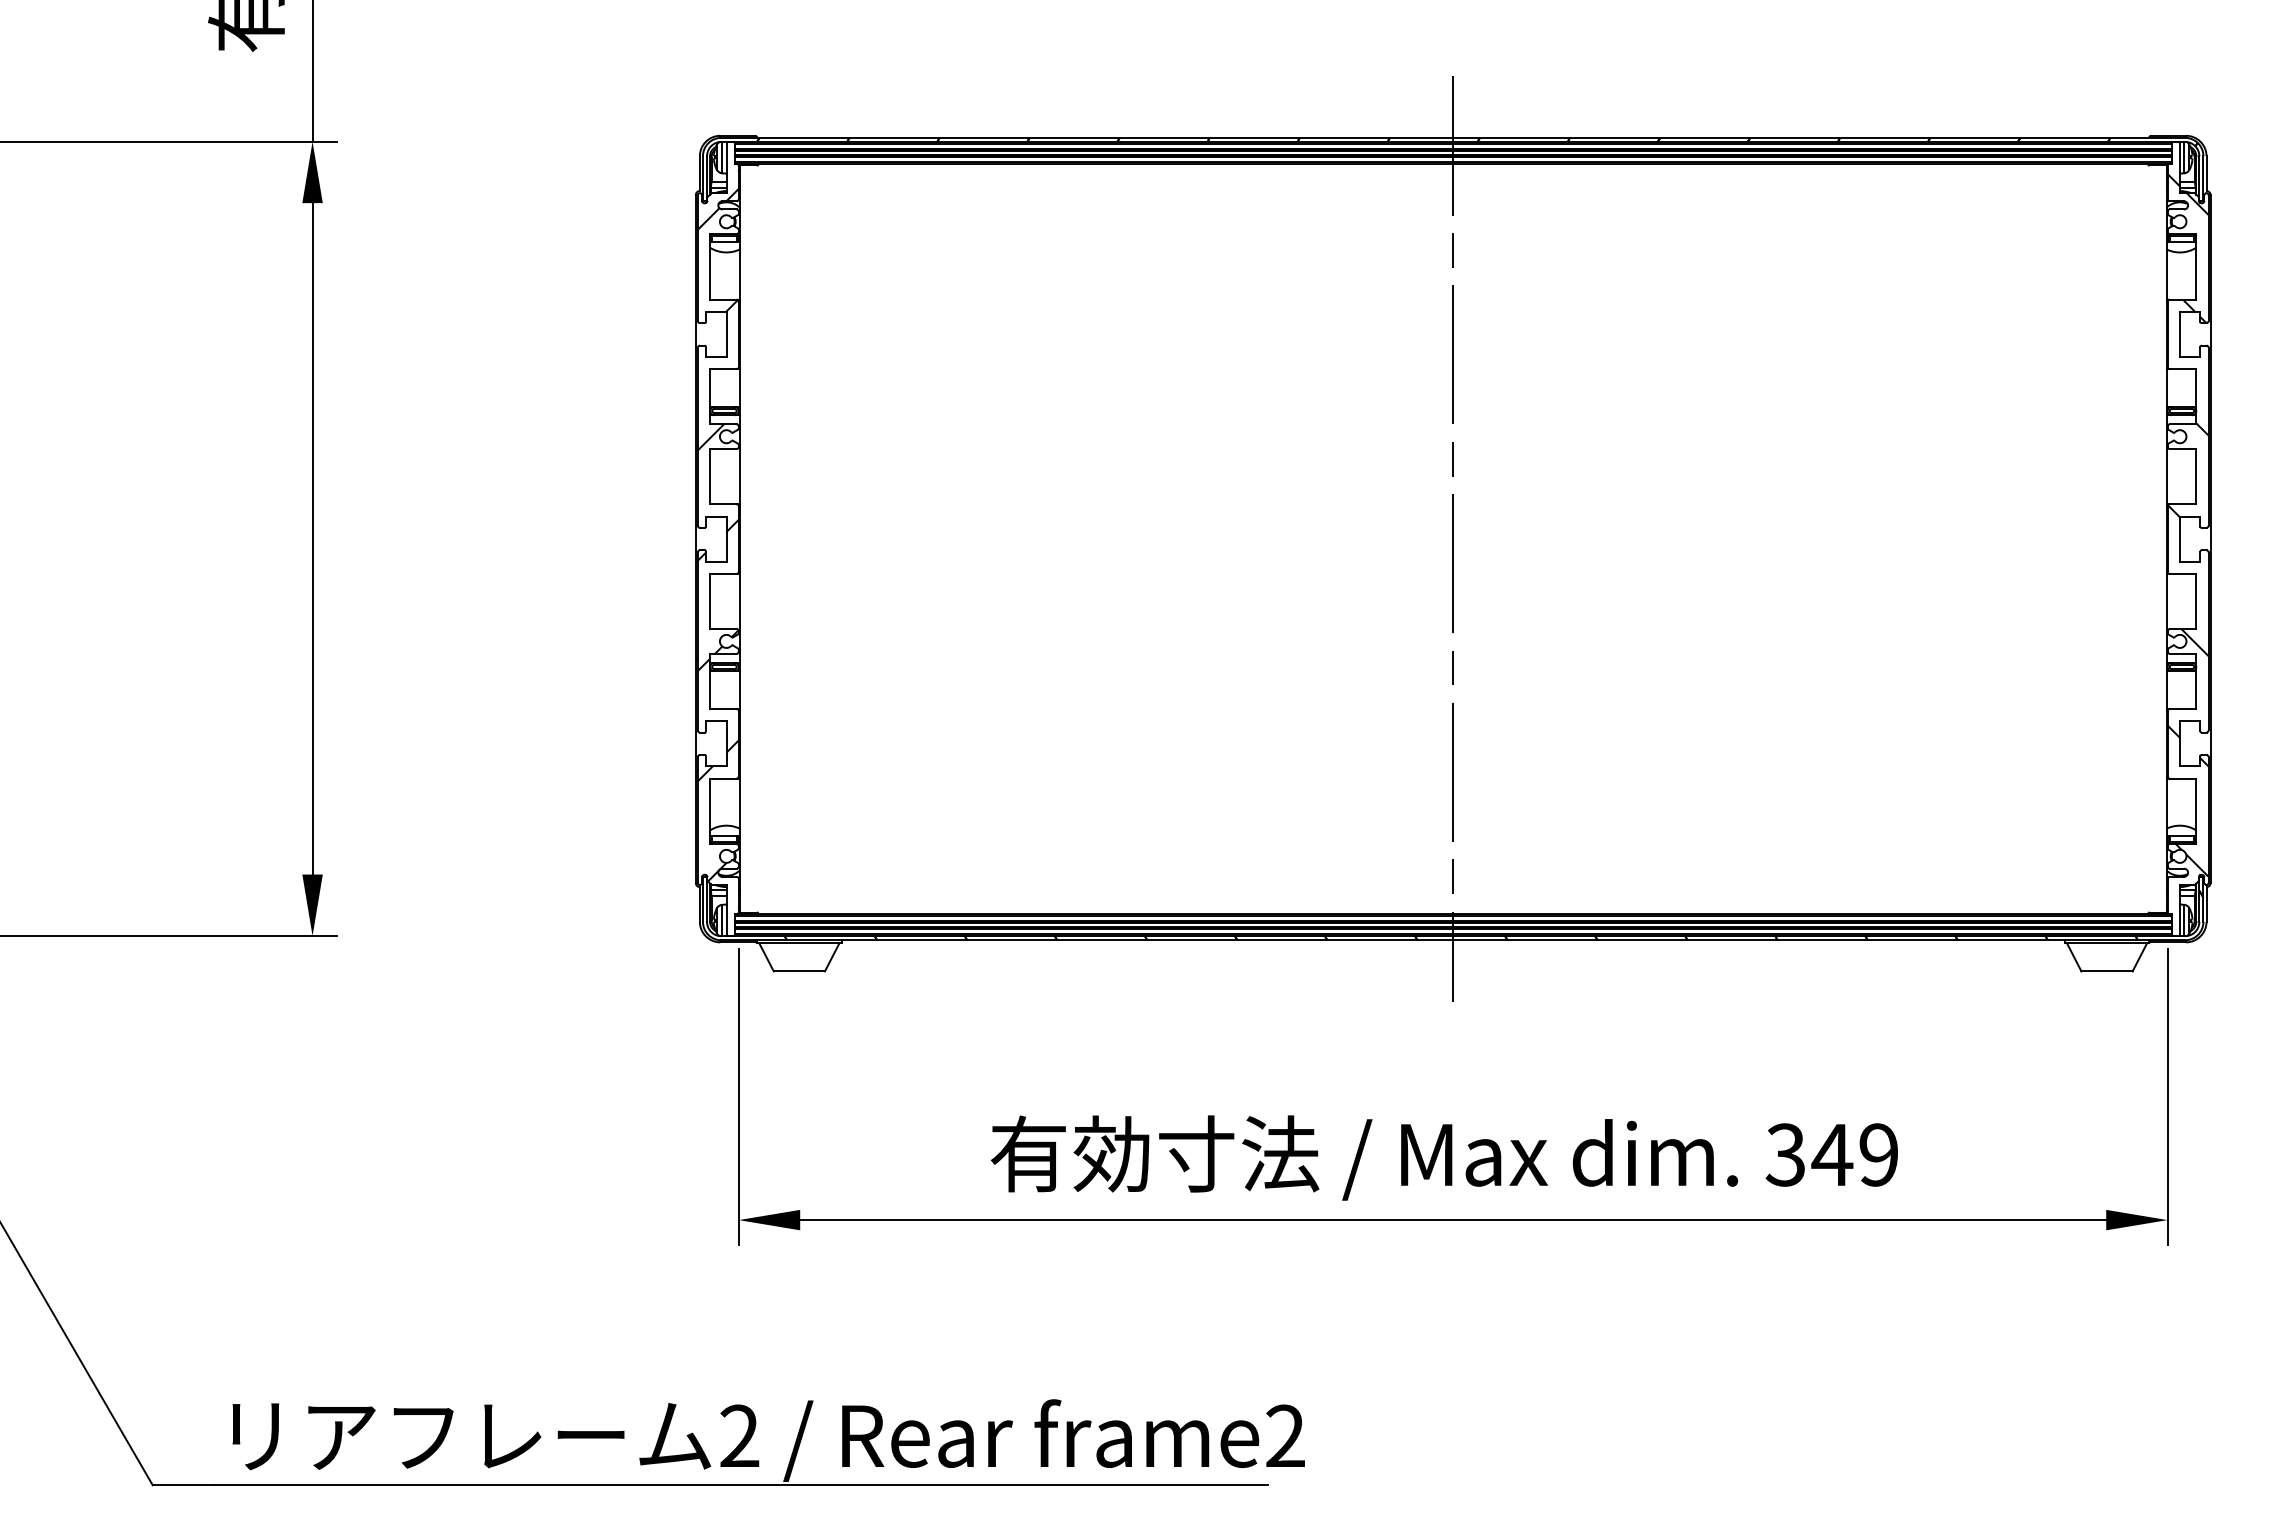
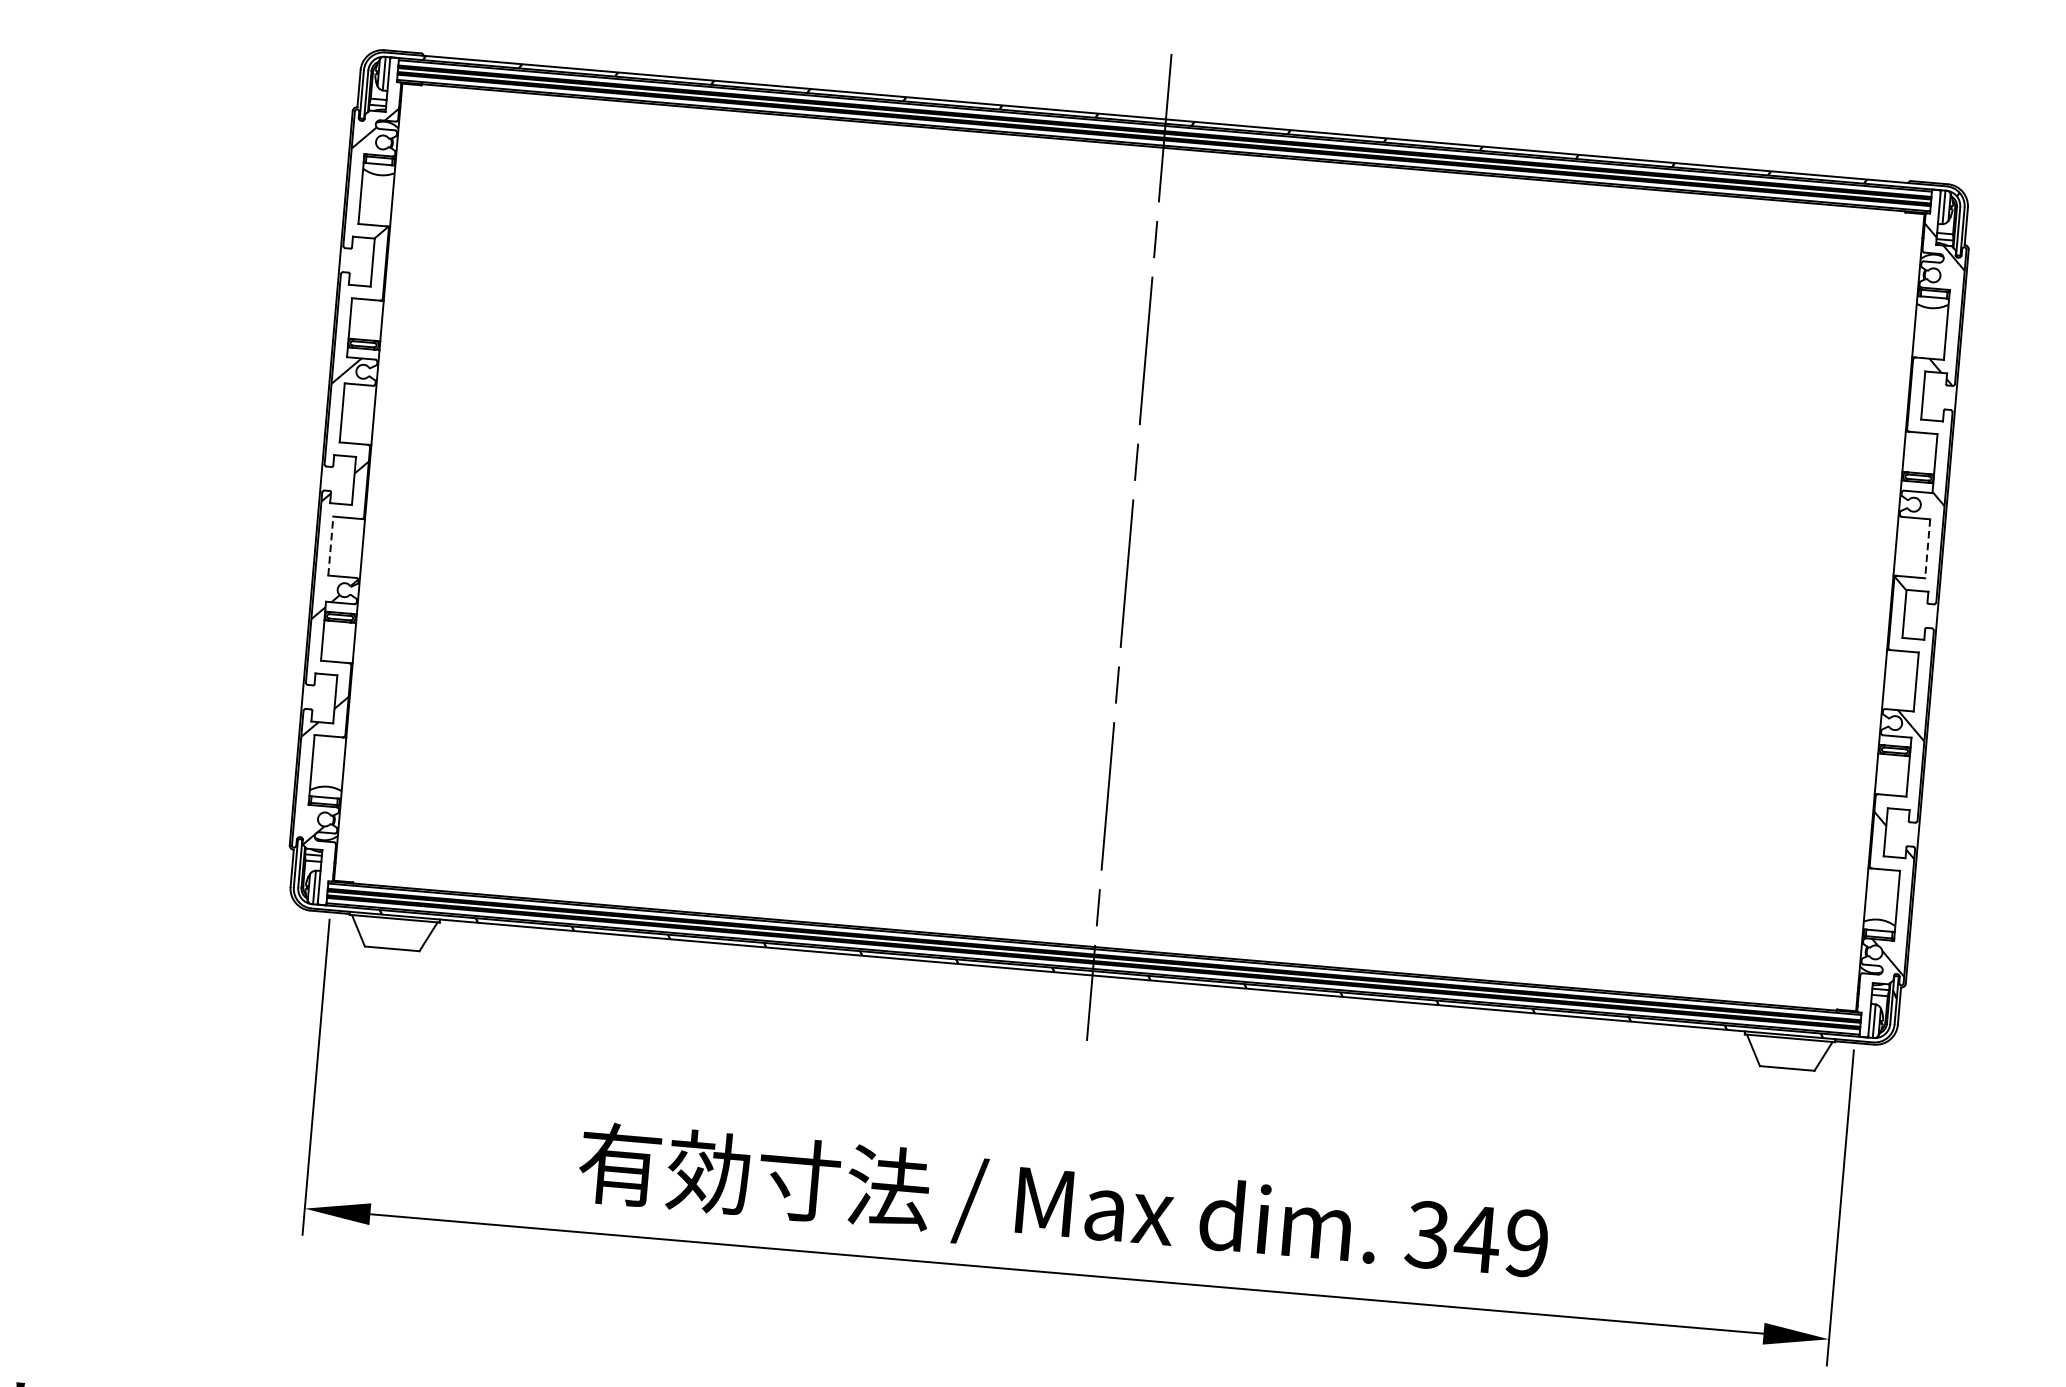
line: (2196, 476) -> (1927, 548), solid -> dashed
line: (710, 601) -> (331, 546), solid -> dashed

